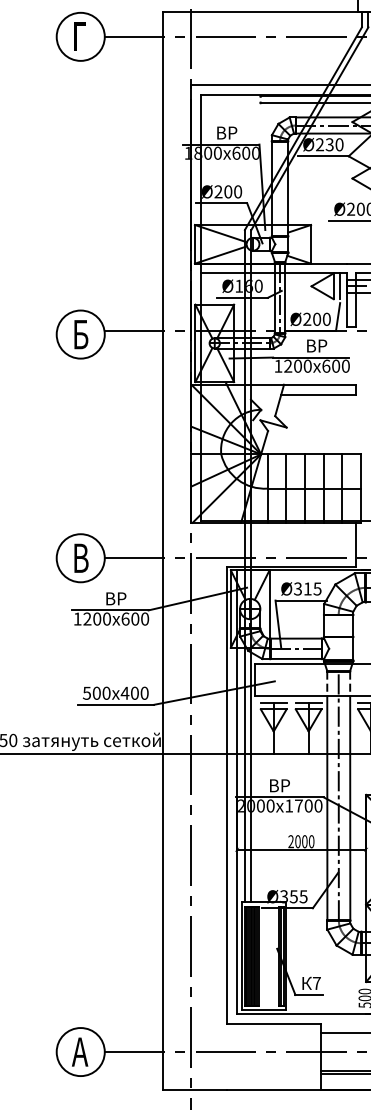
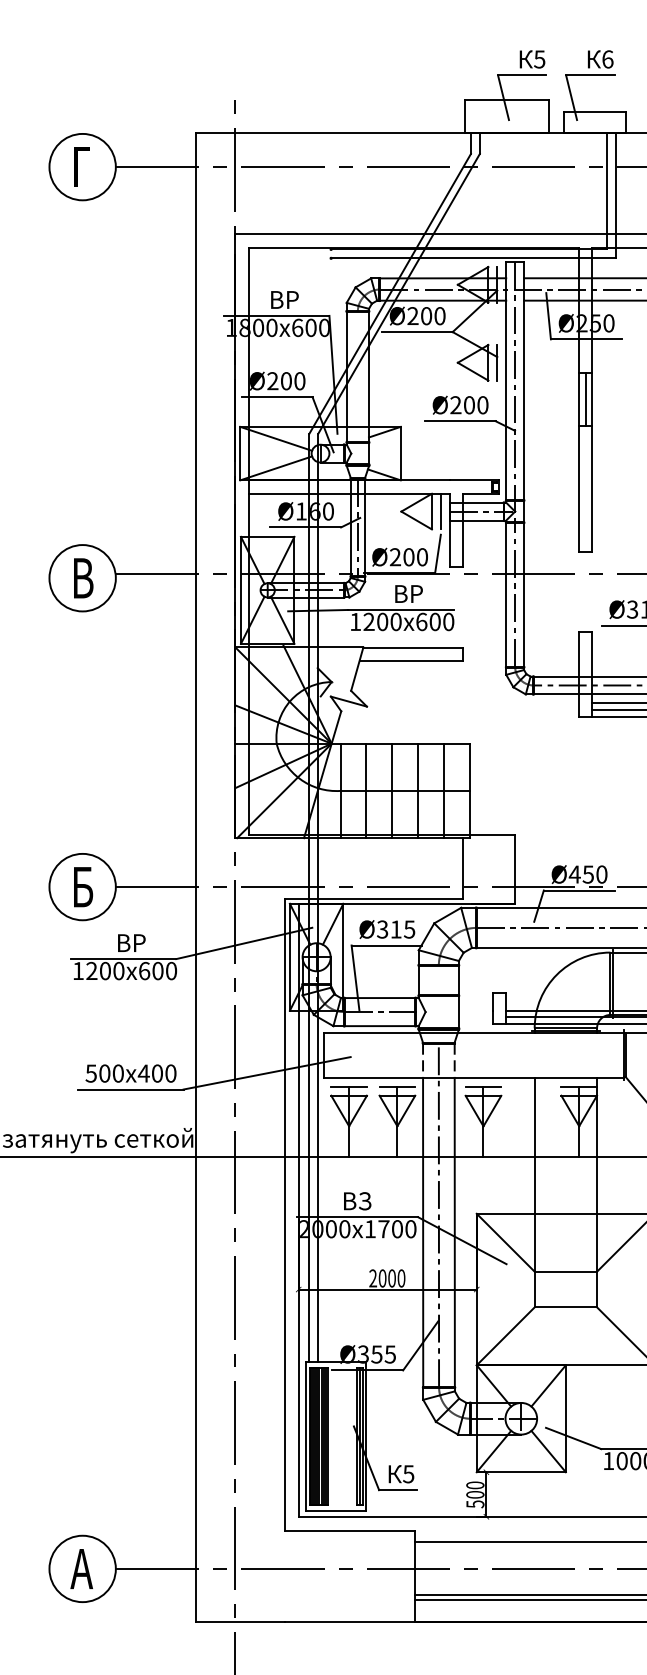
text: (329, 145) -> (426, 316), Ø230 -> Ø200
text: (82, 333) -> (85, 576), Б -> В
text: (82, 557) -> (85, 885), В -> Б
text: (285, 785) -> (365, 1201), ВР -> ВЗ
text: (316, 983) -> (408, 1474), 7 -> 5

